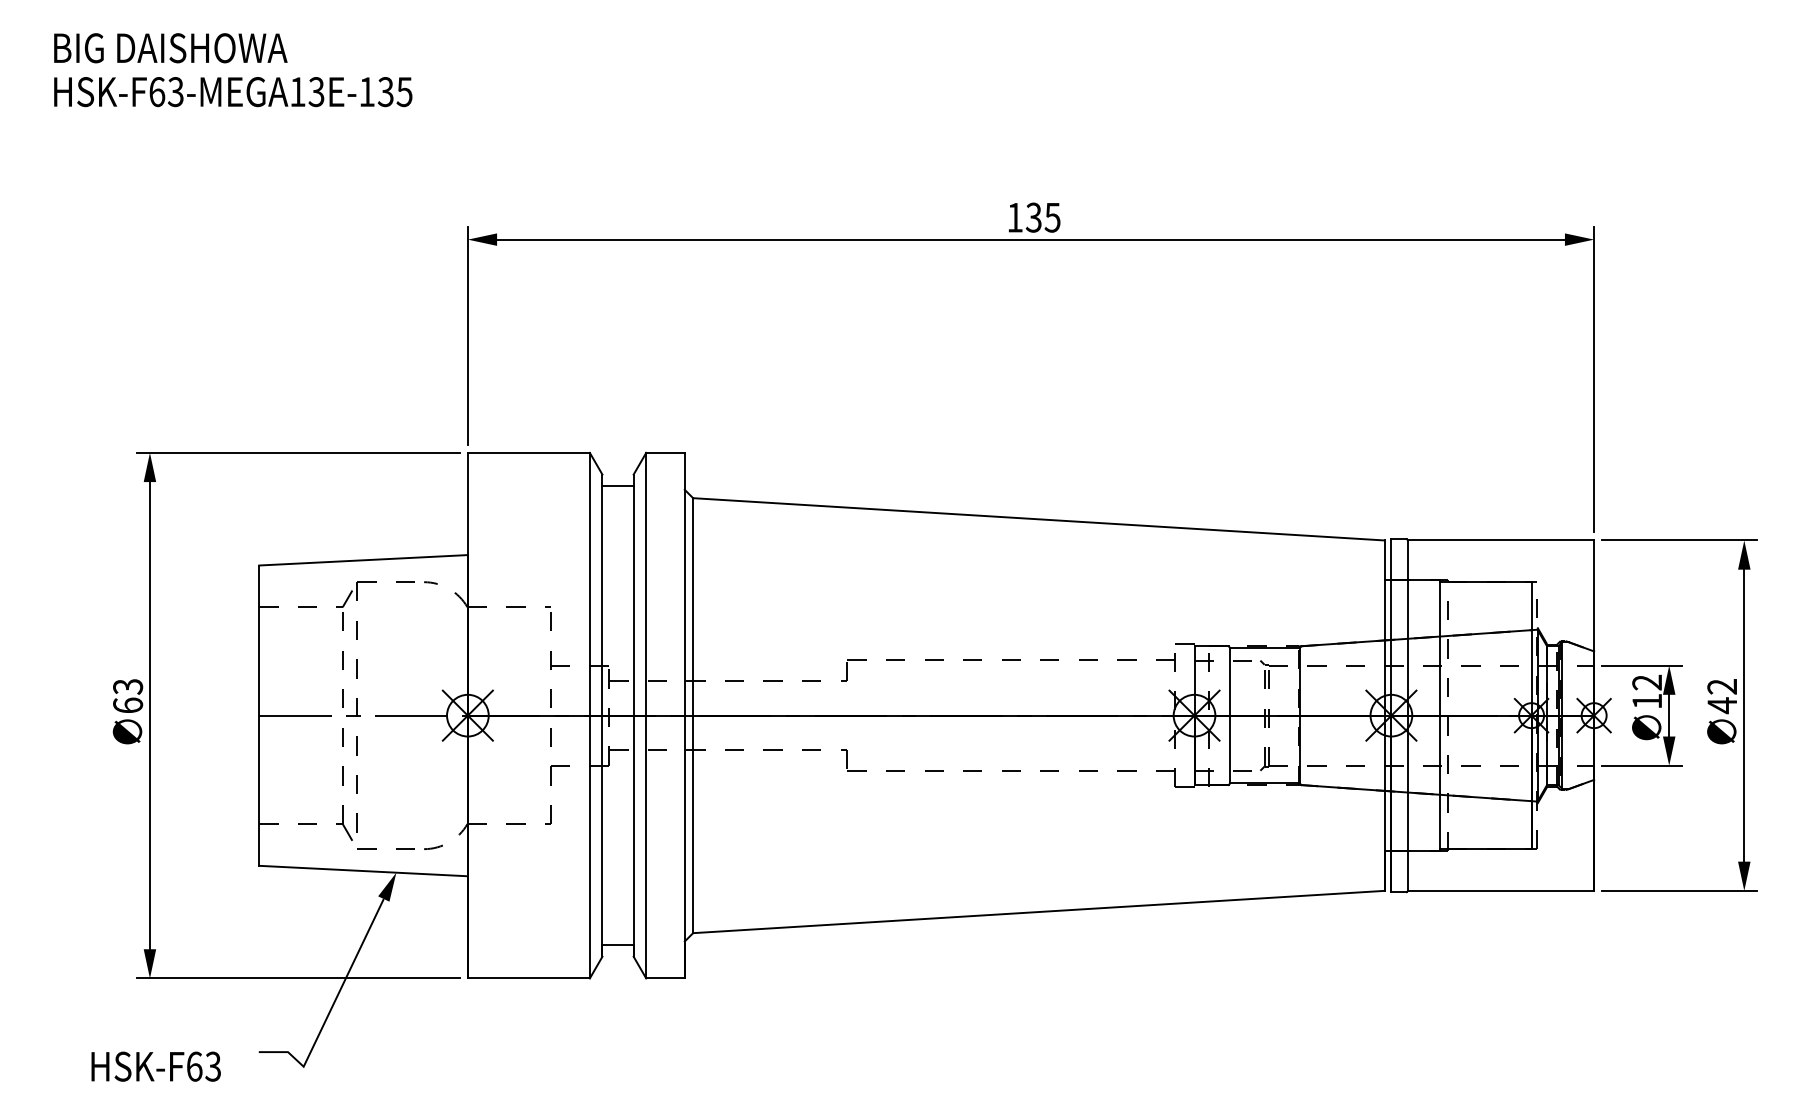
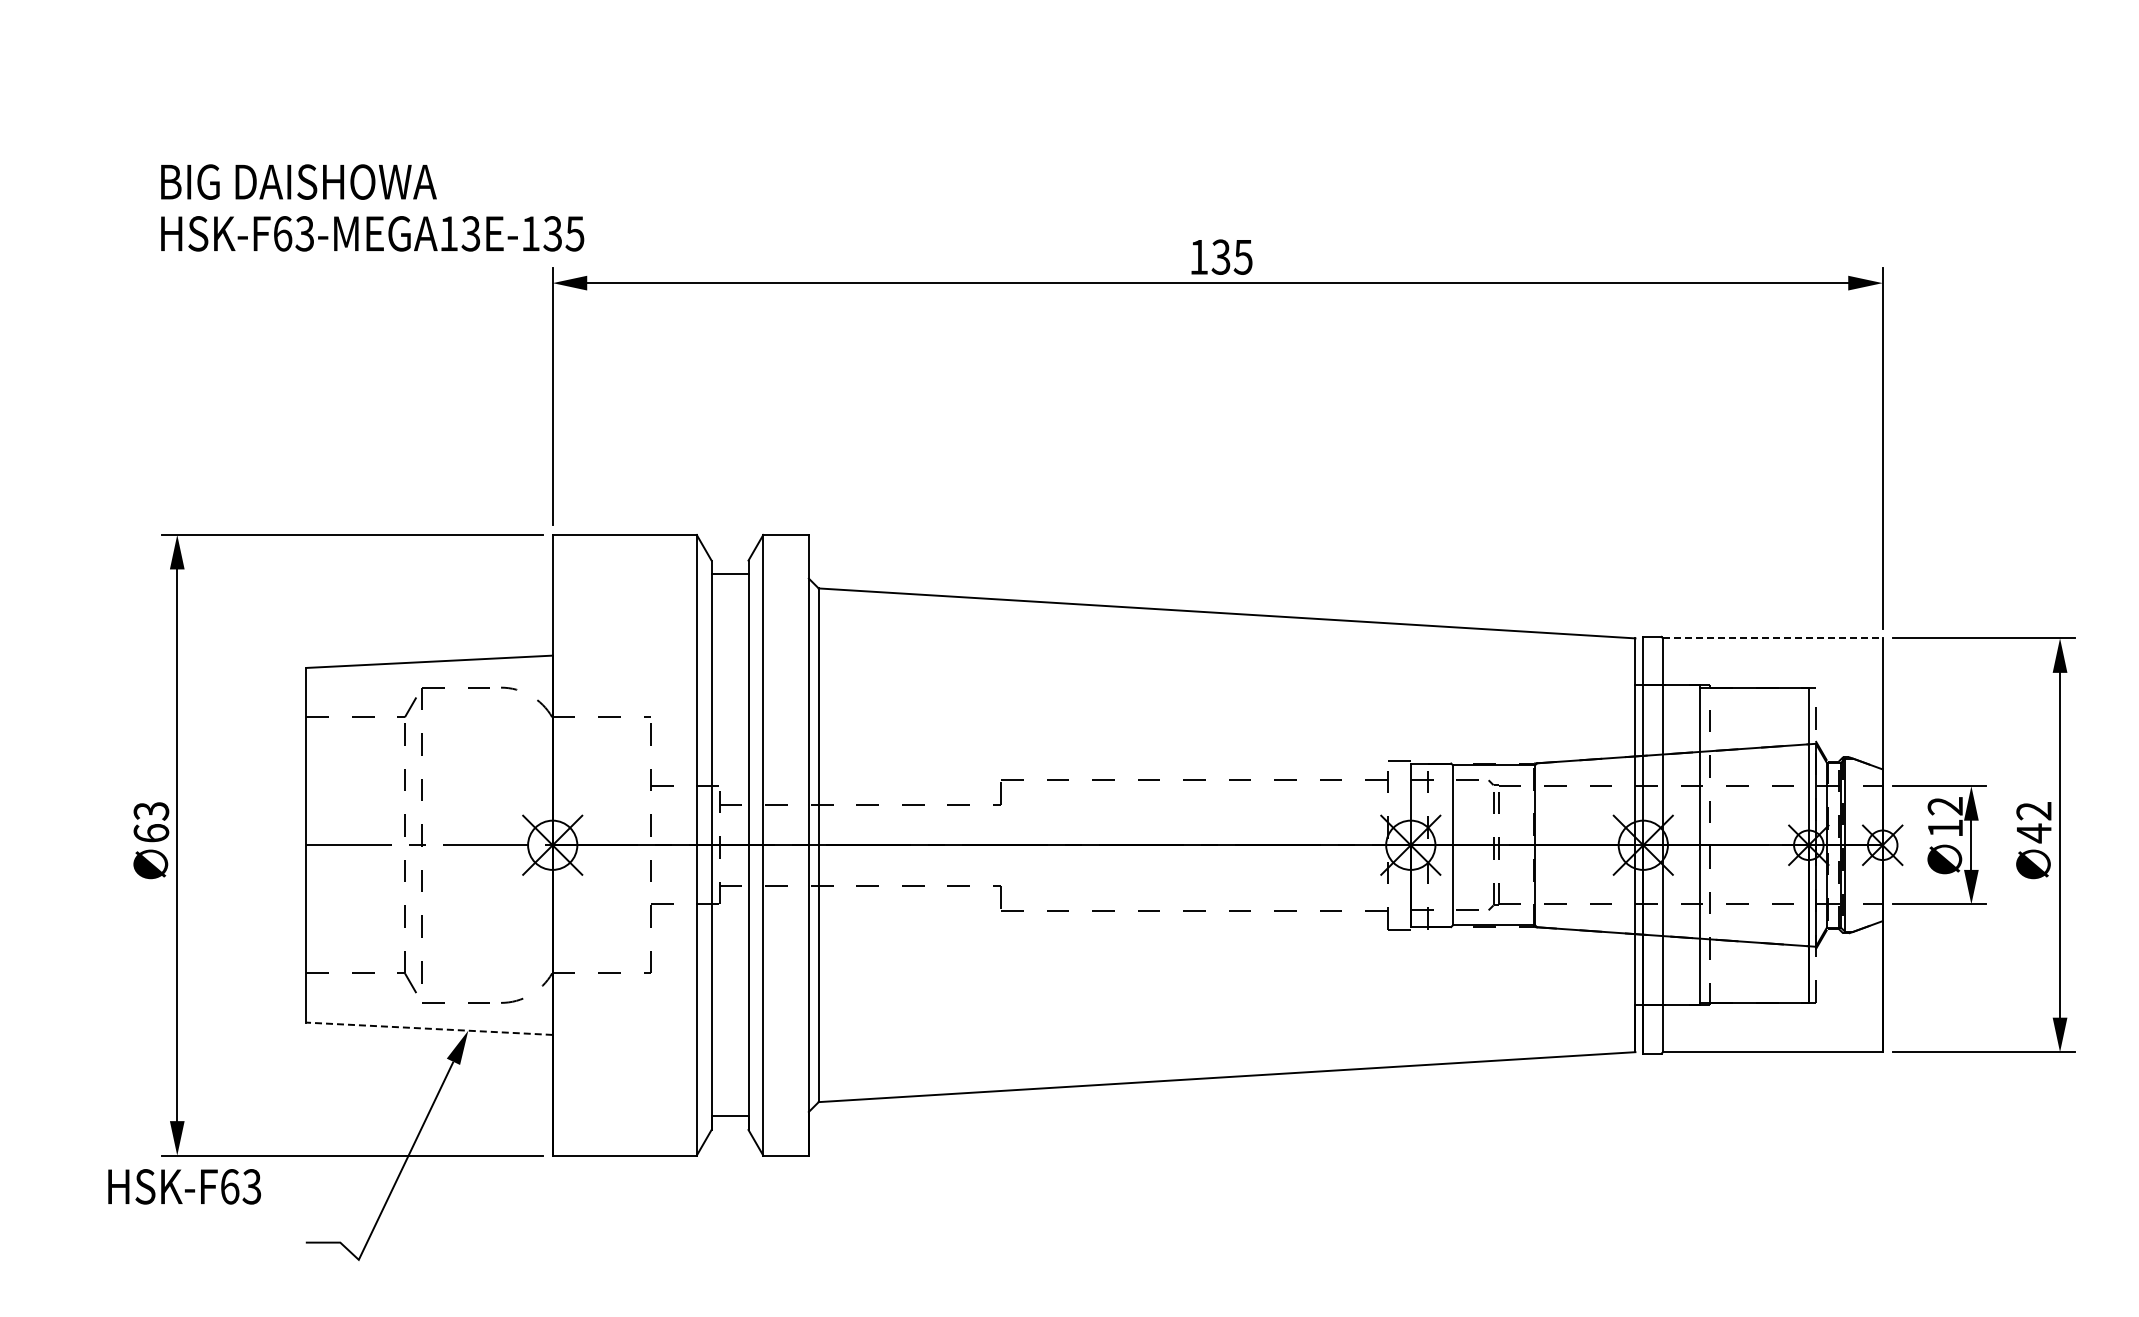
text: (233, 69) -> (372, 207), moved
line: (1500, 540) -> (1772, 638), solid -> dashed
line: (363, 870) -> (429, 1028), solid -> dashed
text: (156, 1066) -> (184, 1186), moved

